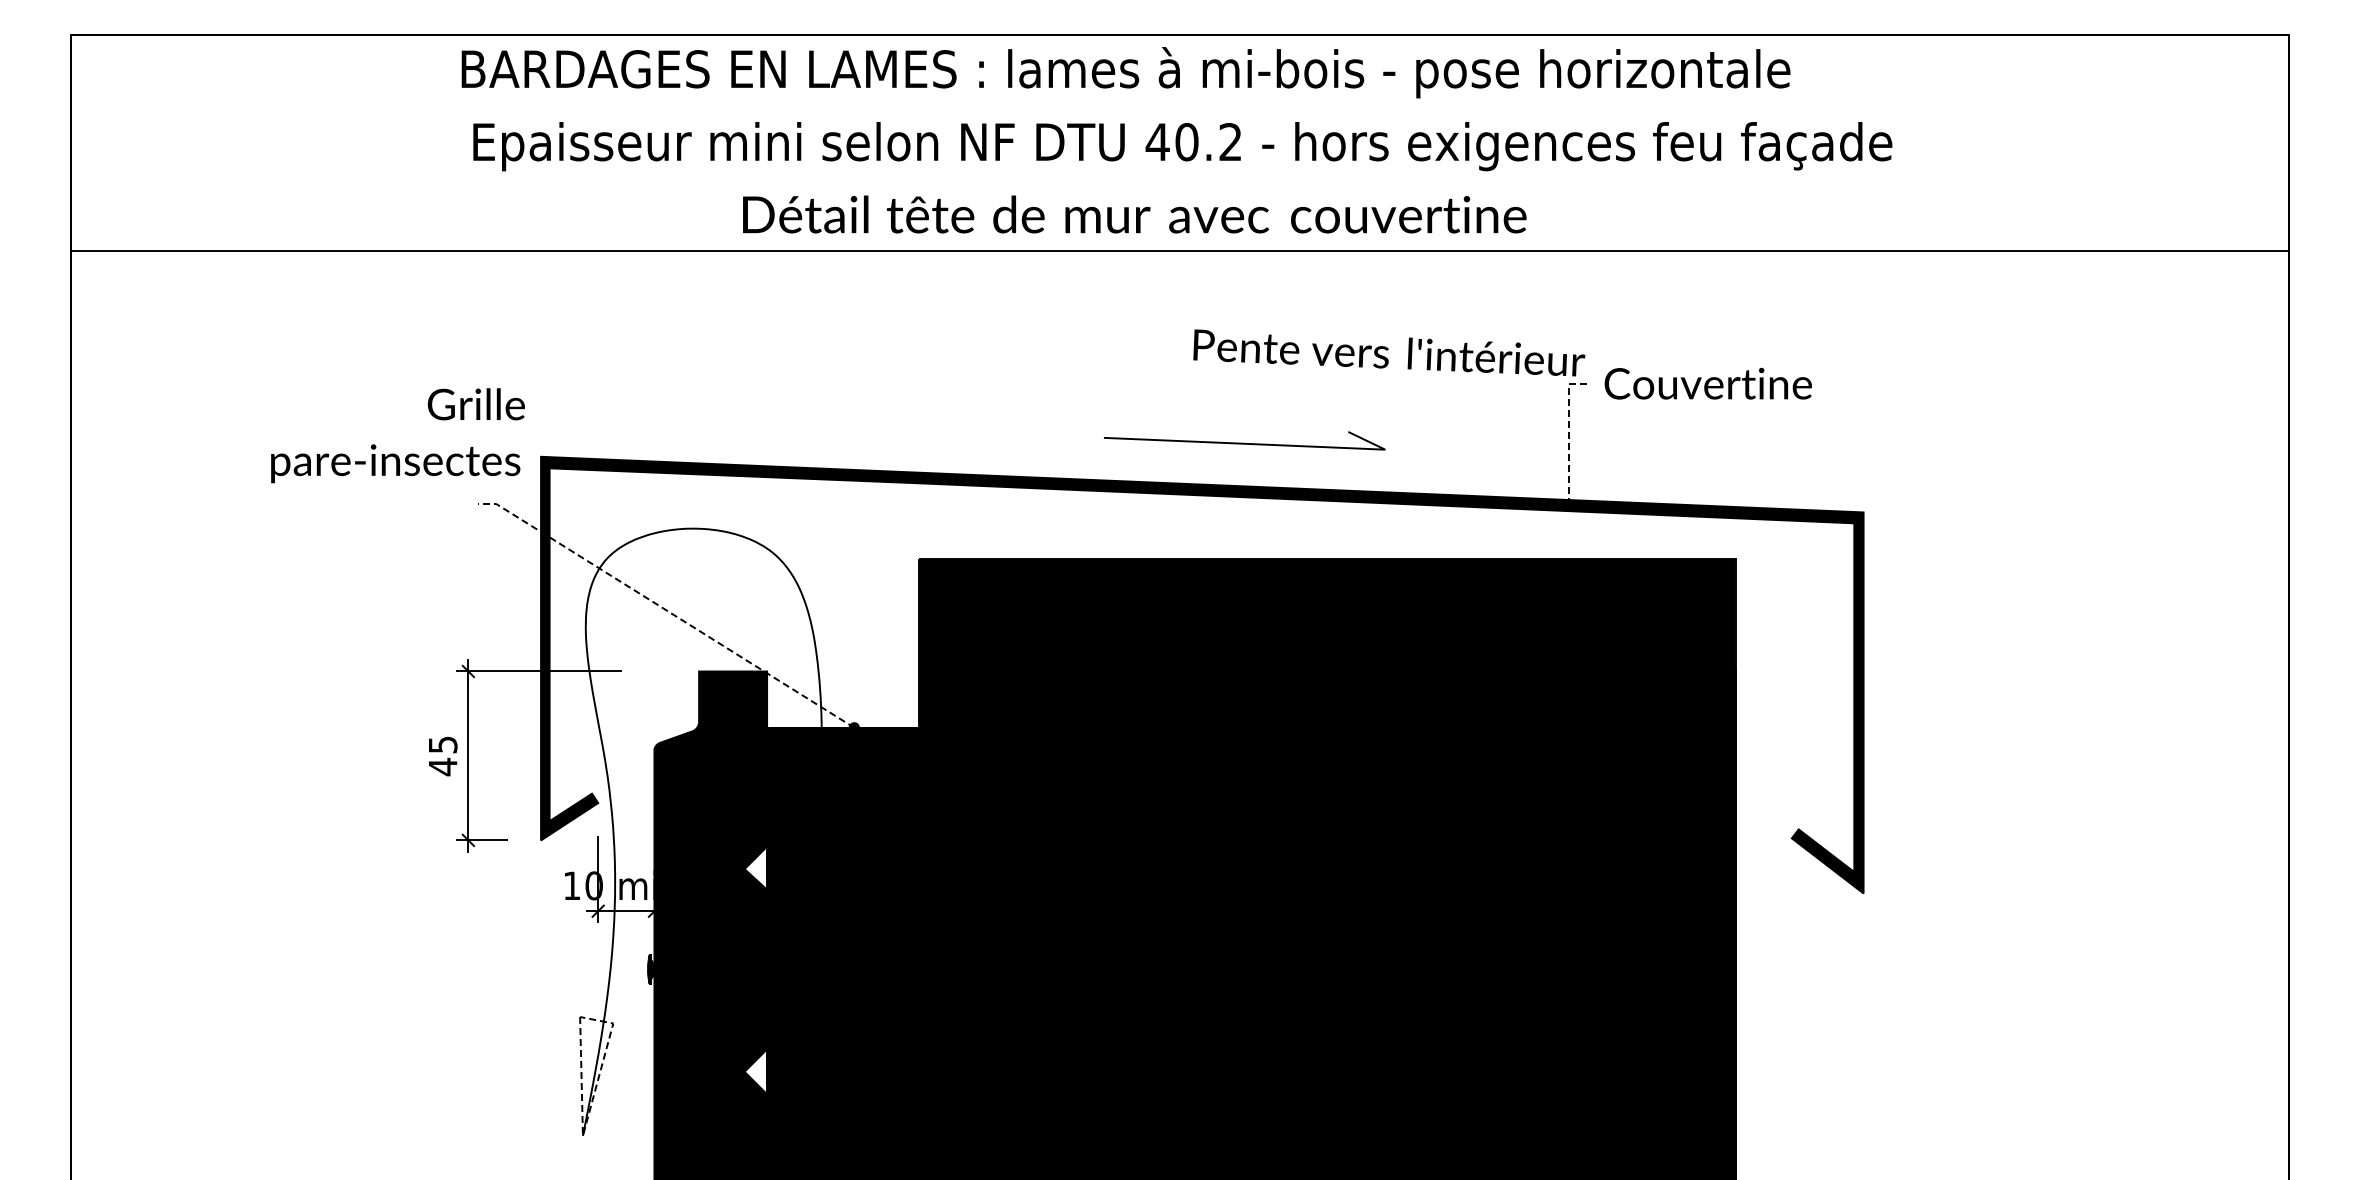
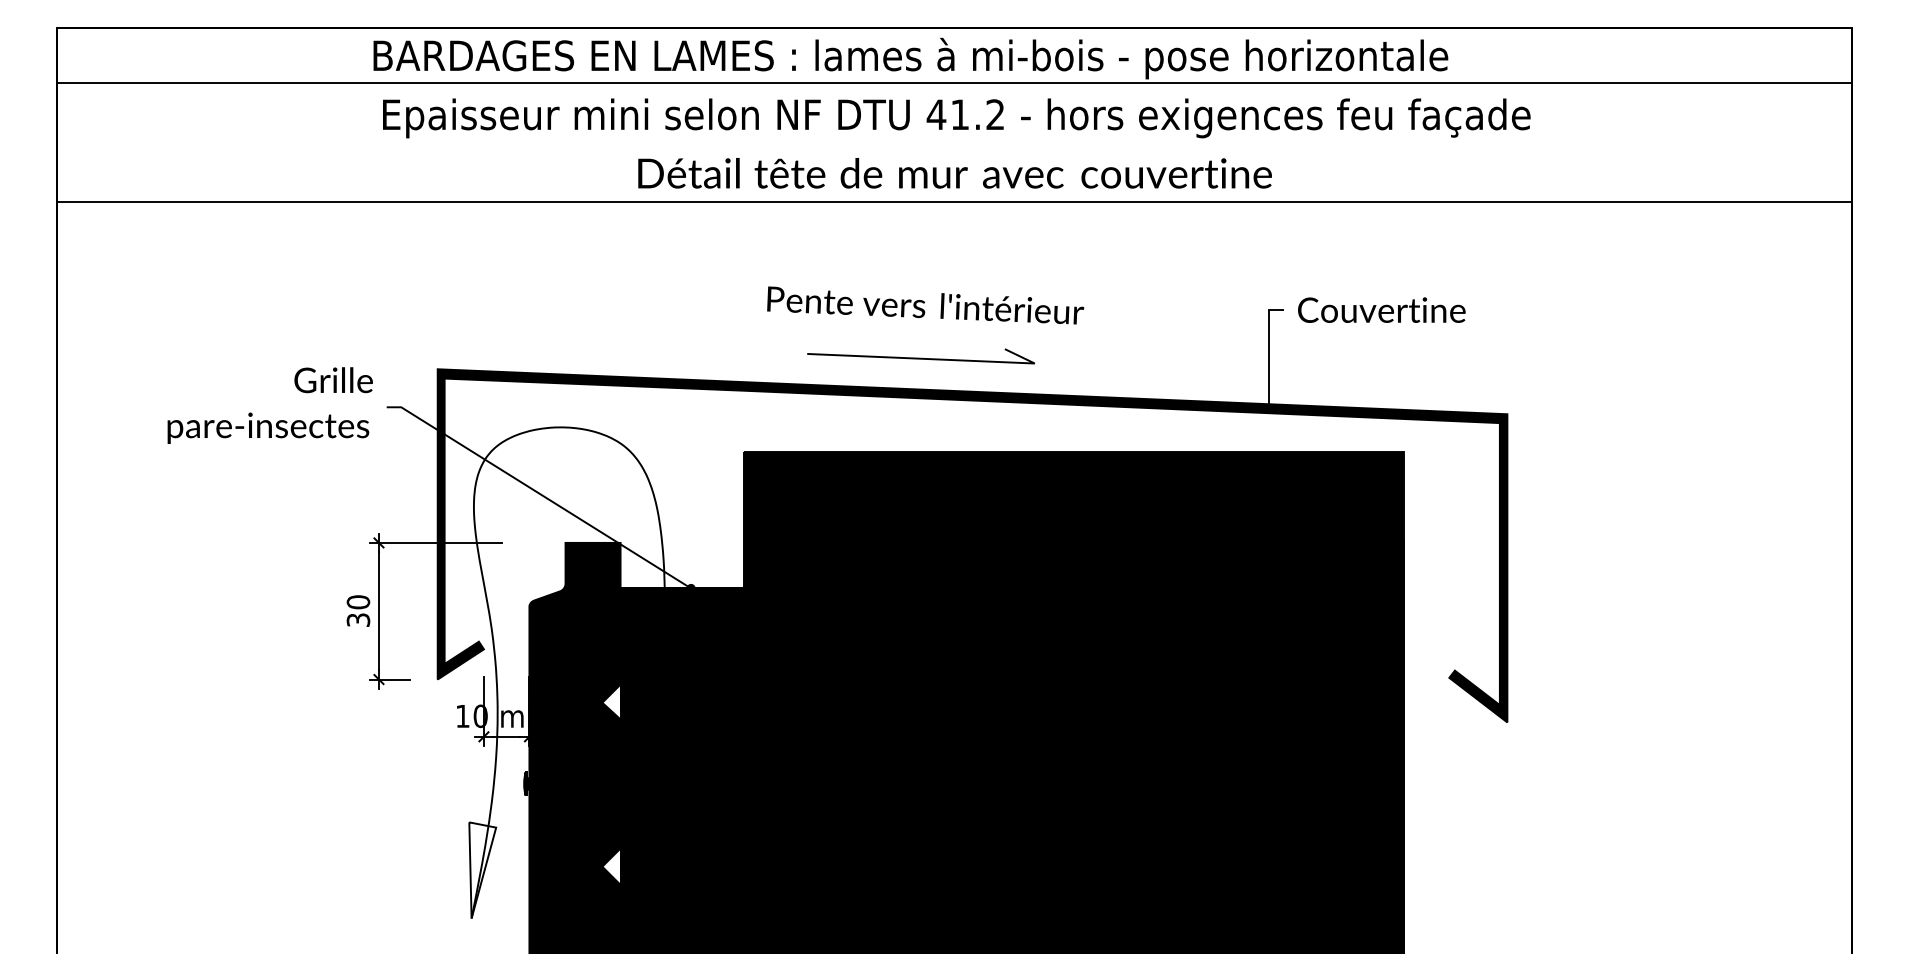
line: (1179, 103) -> (954, 83), added
text: (1186, 142) -> (959, 115), 40.2 -> 41.2
text: (1134, 214) -> (954, 173), moved
text: (1389, 352) -> (925, 305), moved
line: (1569, 434) -> (1269, 351), dashed -> solid
text: (397, 435) -> (269, 405), moved
line: (1244, 442) -> (920, 357), moved
line: (666, 610) -> (539, 493), dashed -> solid
text: (442, 756) -> (358, 611), 45 -> 30
line: (587, 1120) -> (475, 906), dashed -> solid

